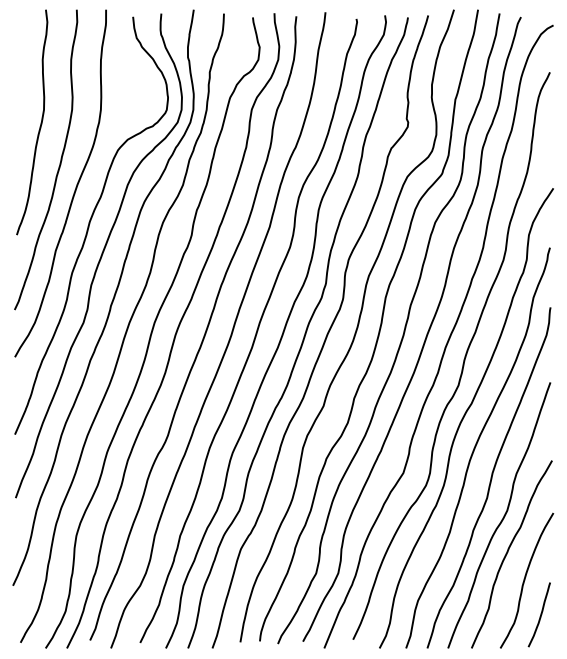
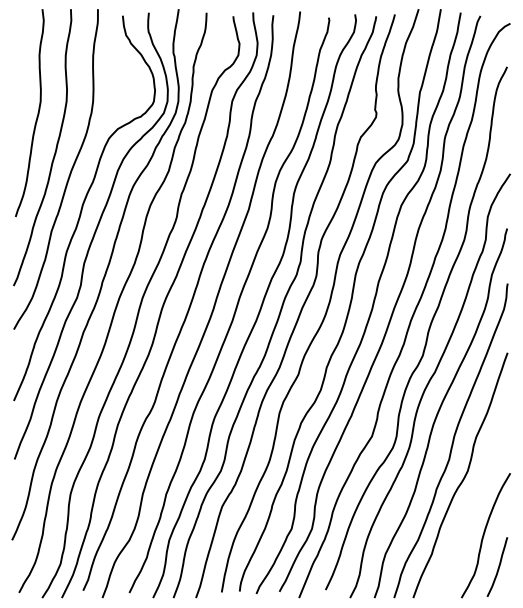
curve: (508, 552) -> (468, 509), removed

